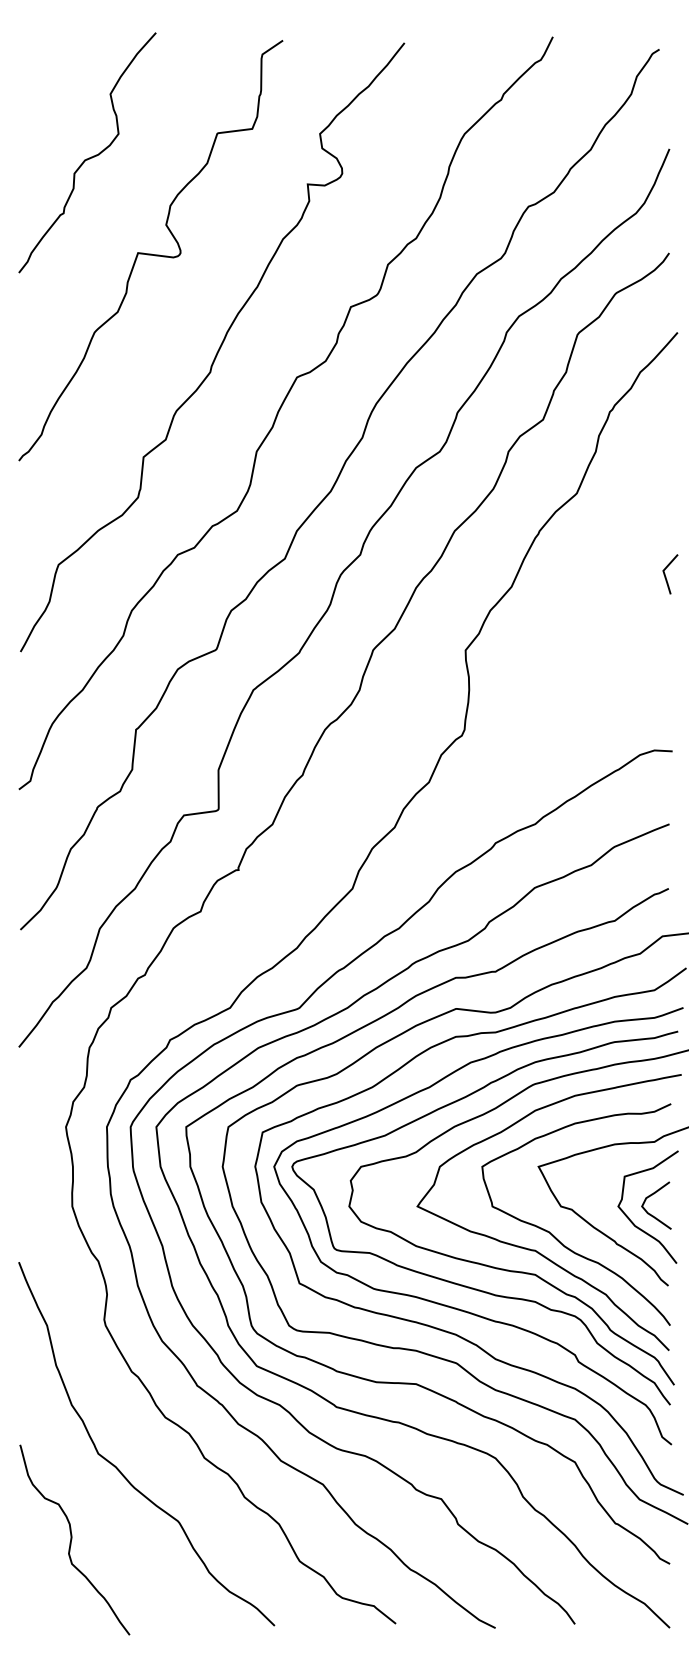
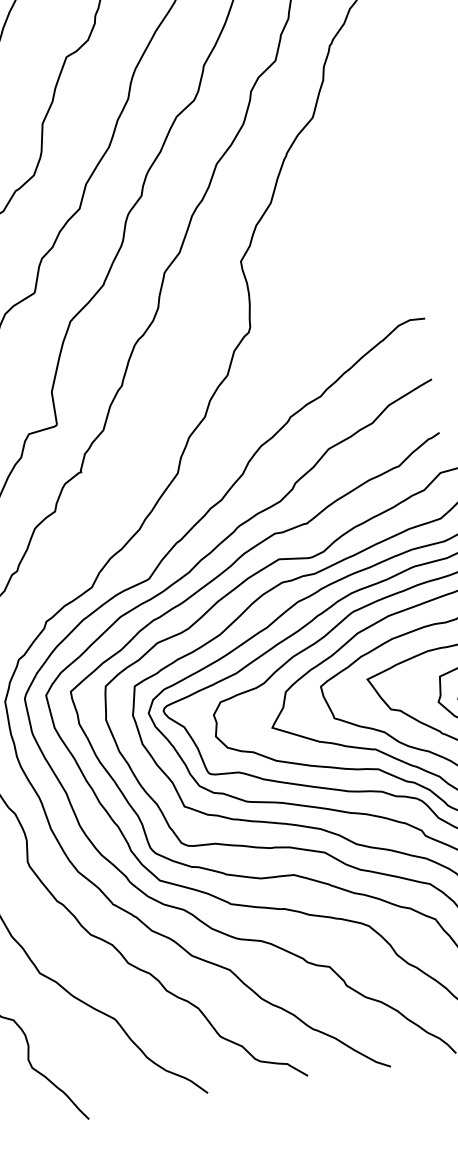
line: (666, 576) -> (397, 174), removed

